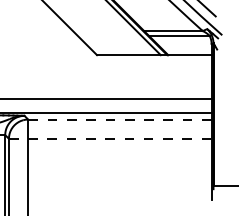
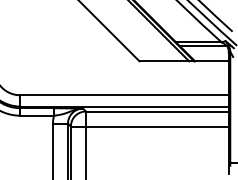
line: (118, 119) -> (156, 111), dashed -> solid
line: (109, 138) -> (149, 126), dashed -> solid

